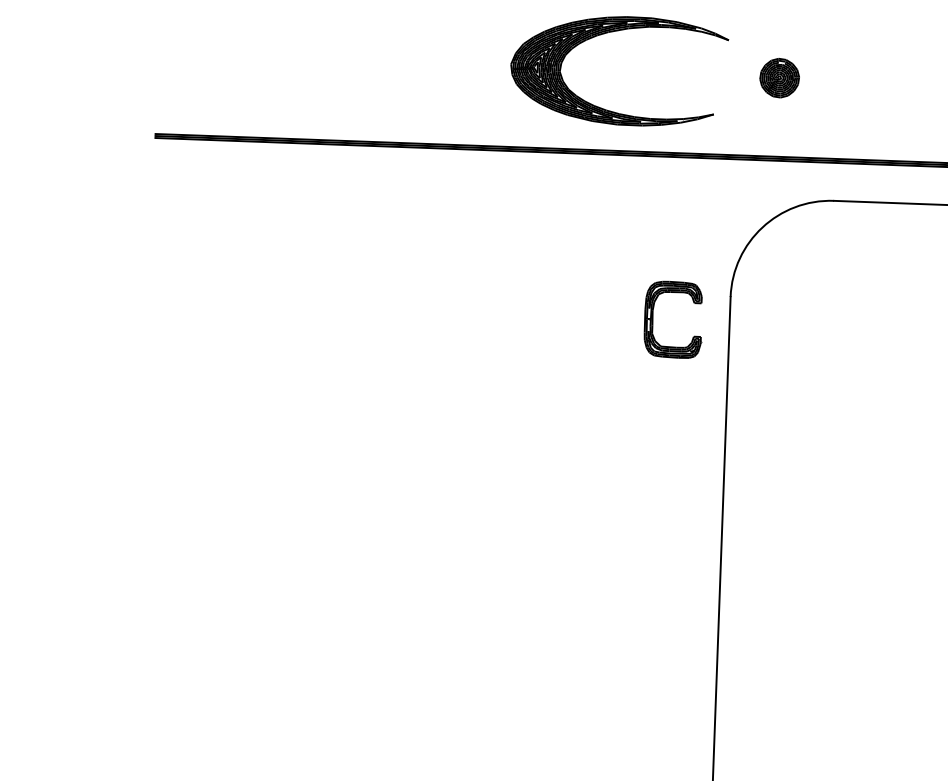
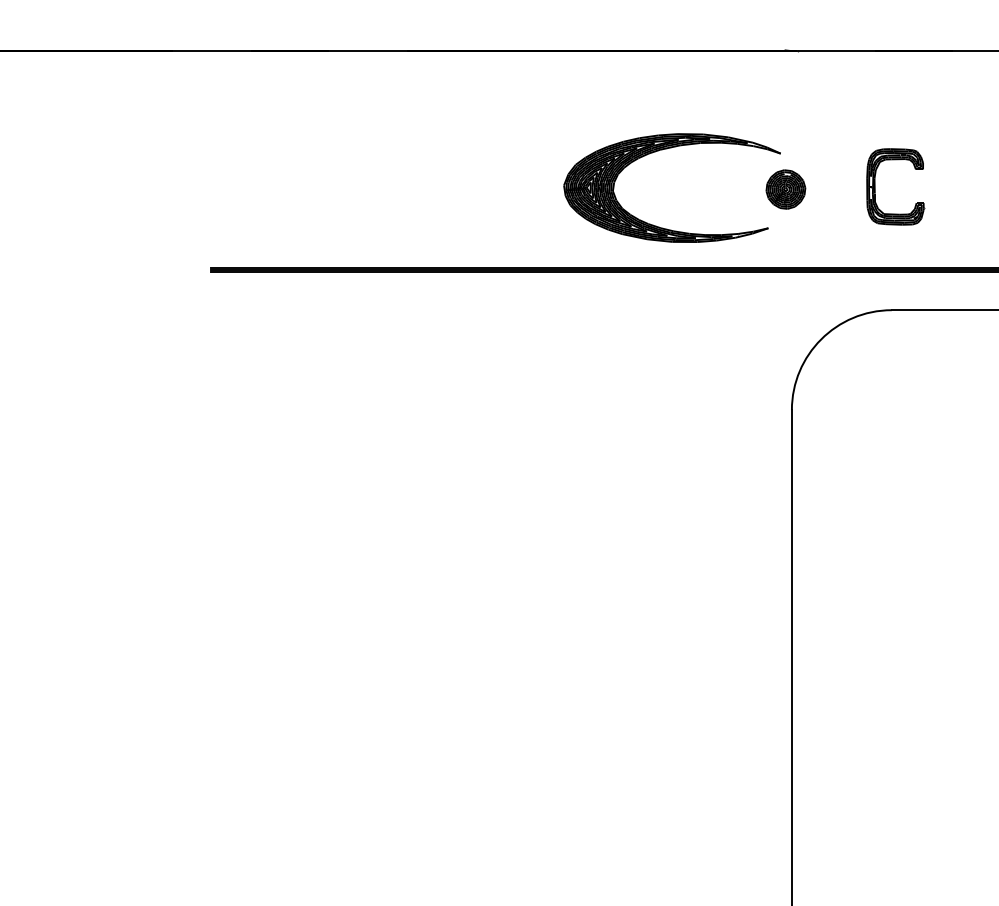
part: (779, 78) -> (785, 189), moved
part: (653, 318) -> (875, 186), moved

